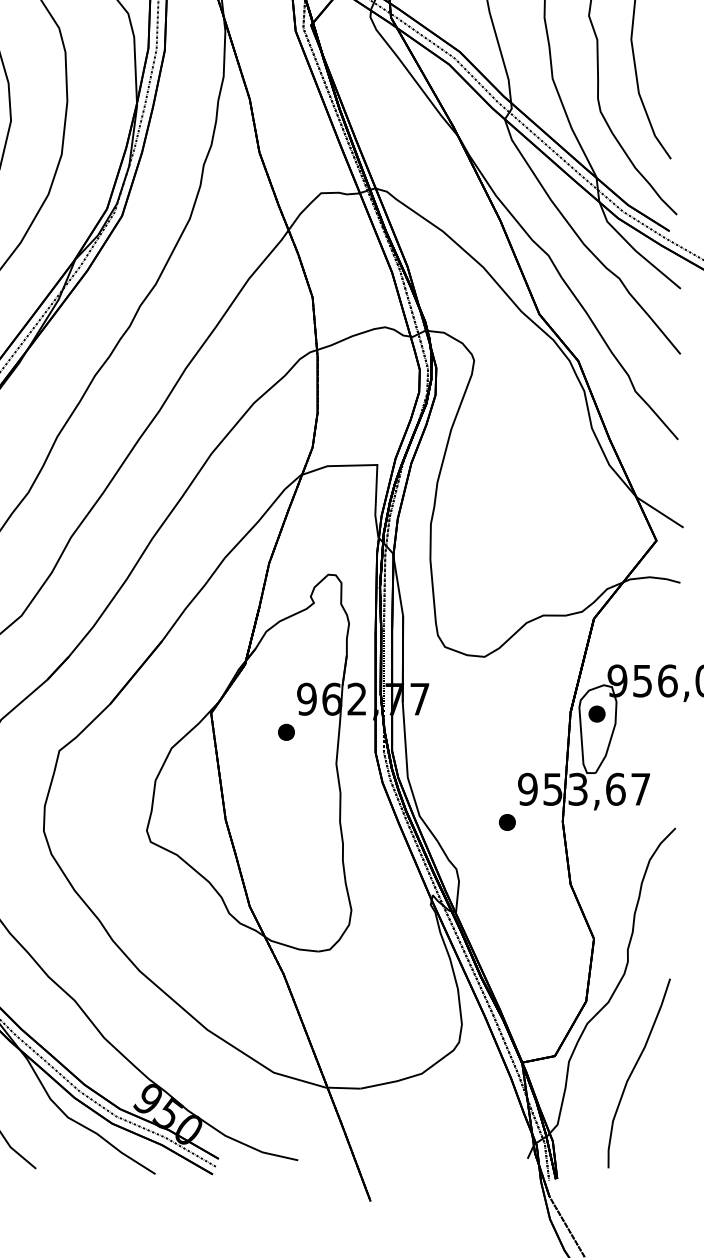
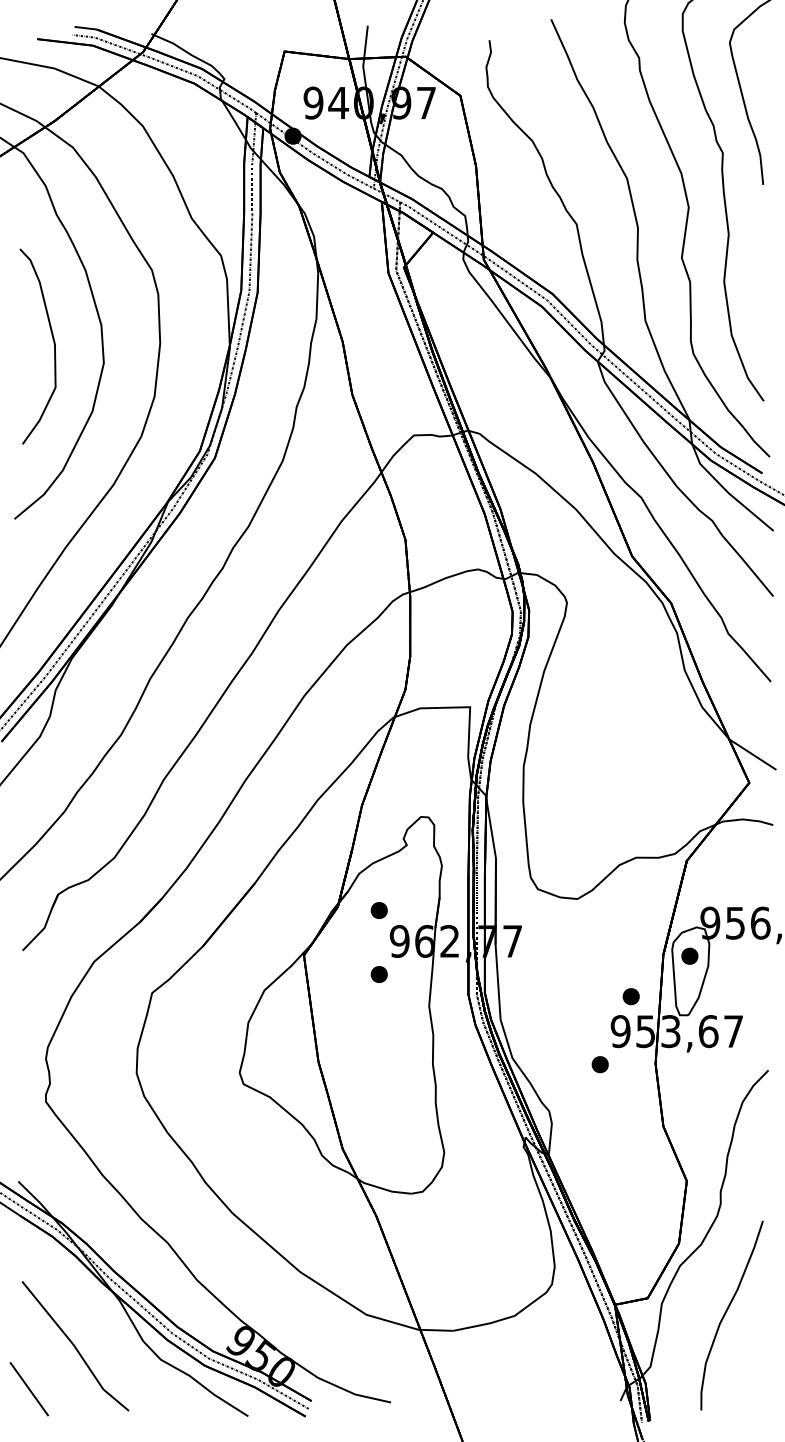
part: (285, 668) -> (378, 910), added
part: (537, 754) -> (630, 996), added

